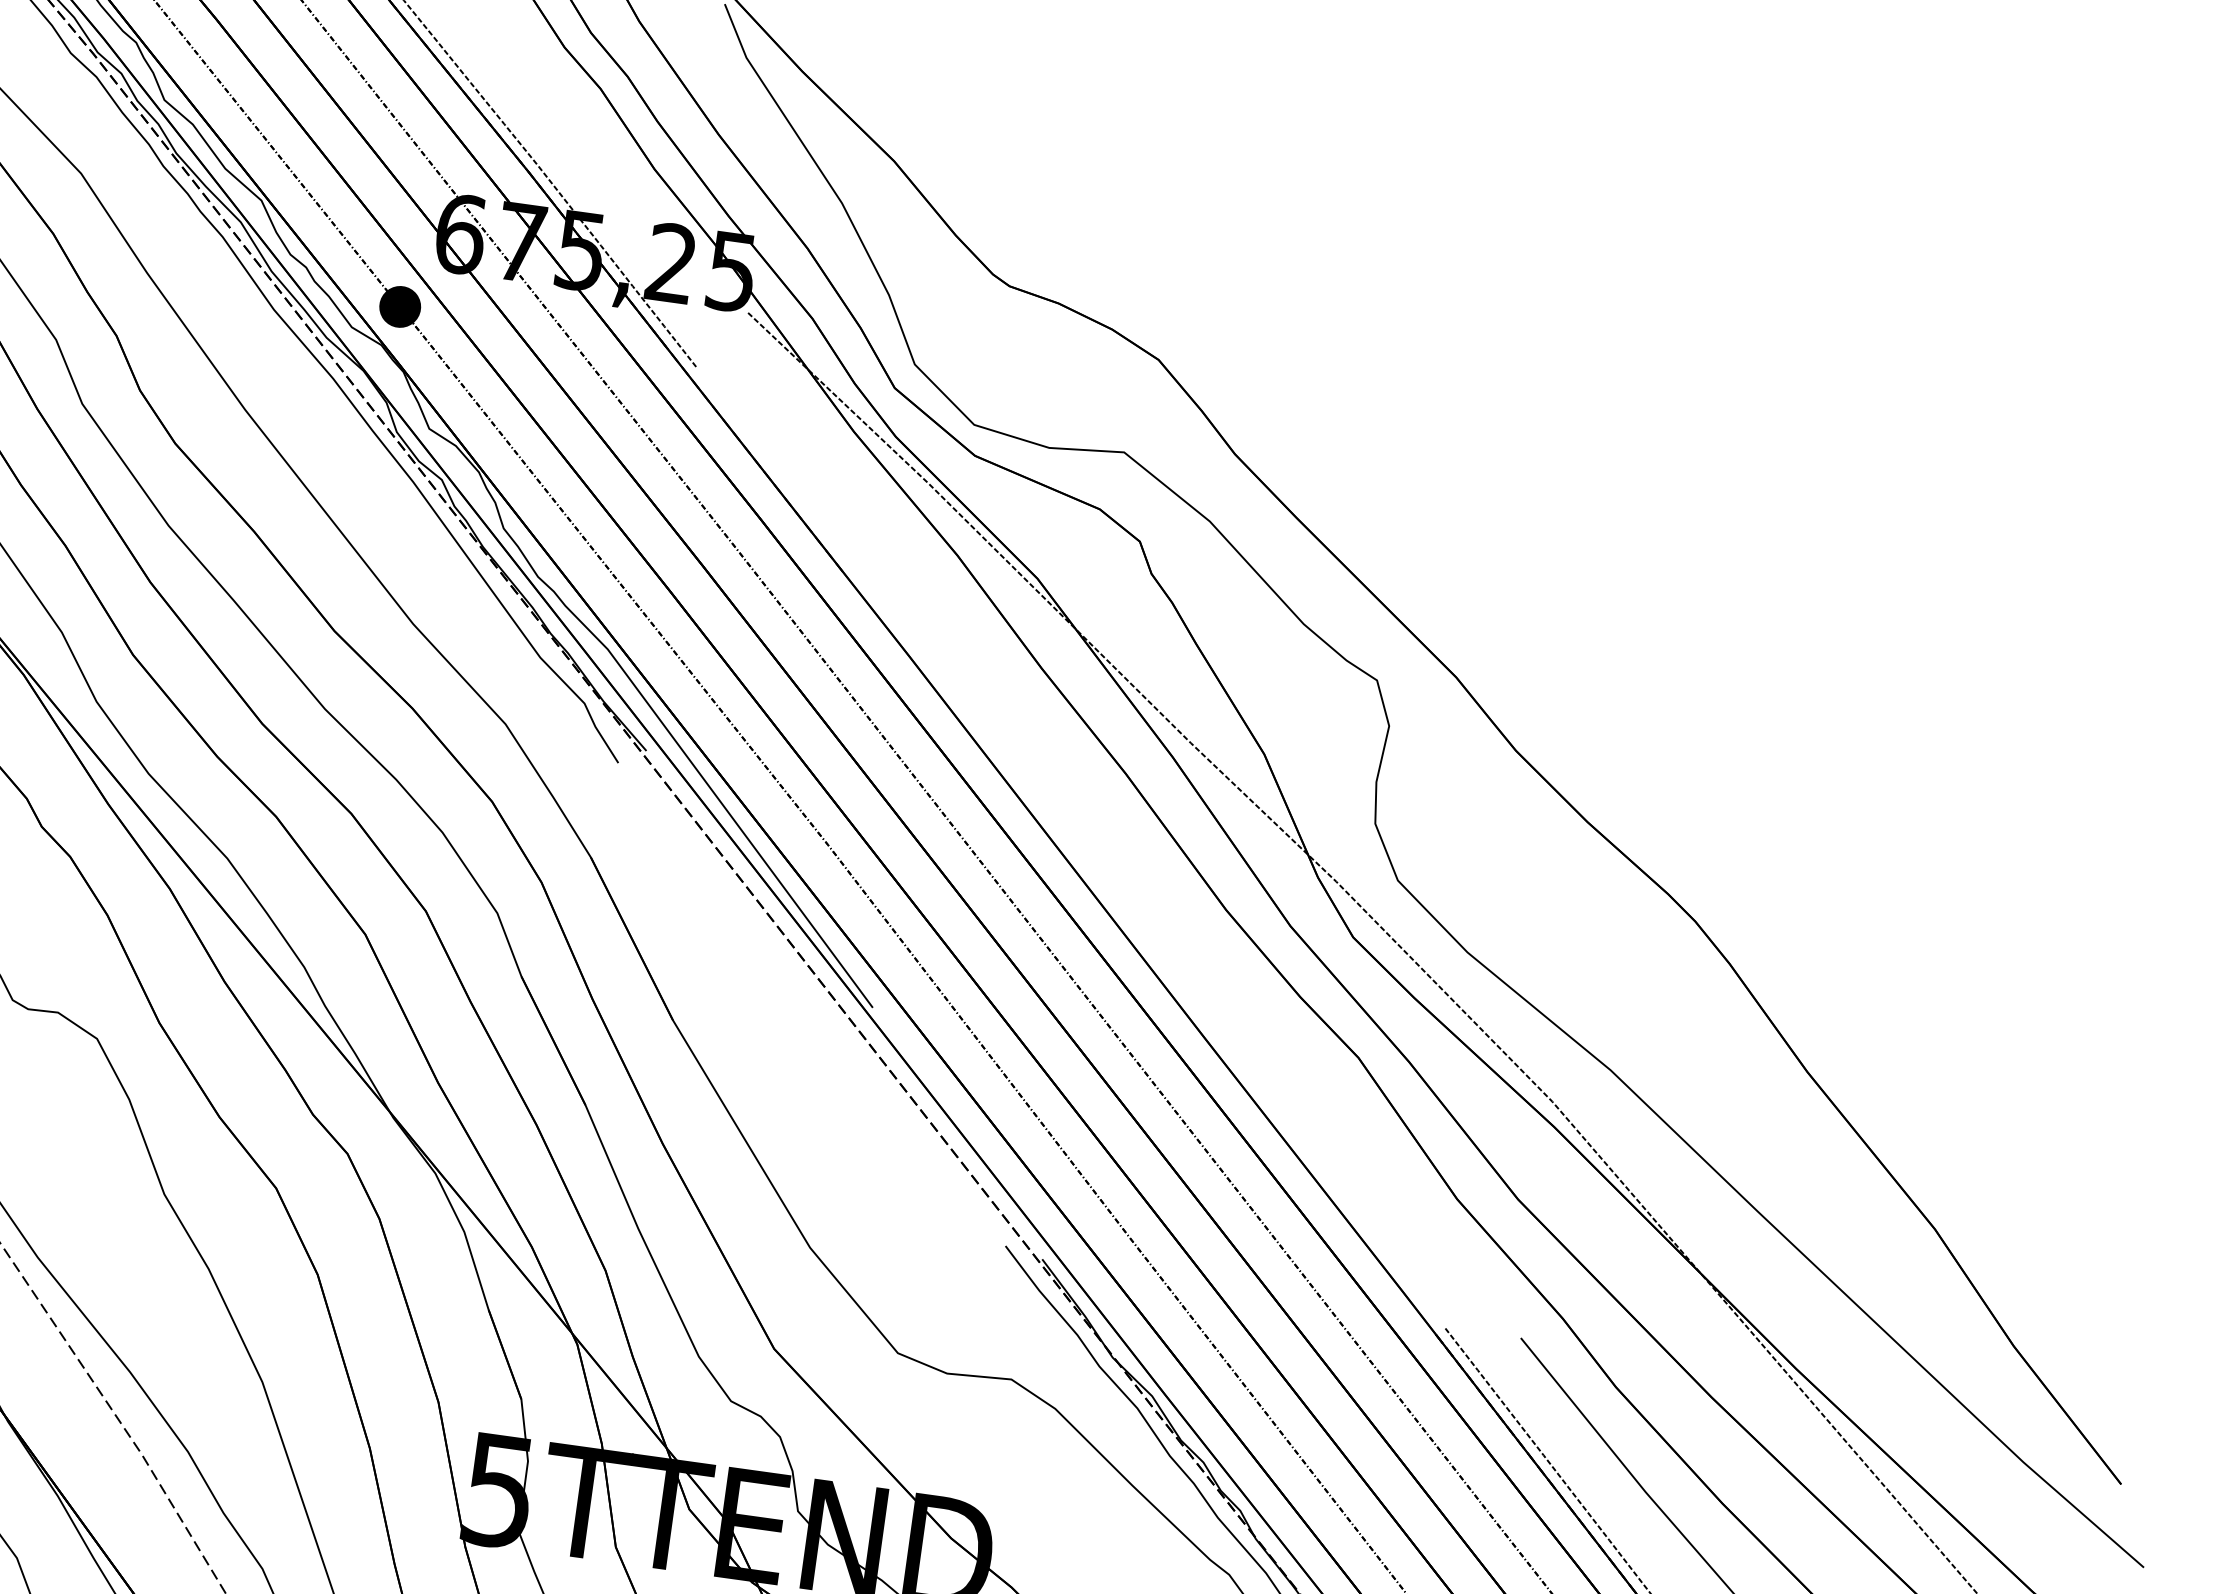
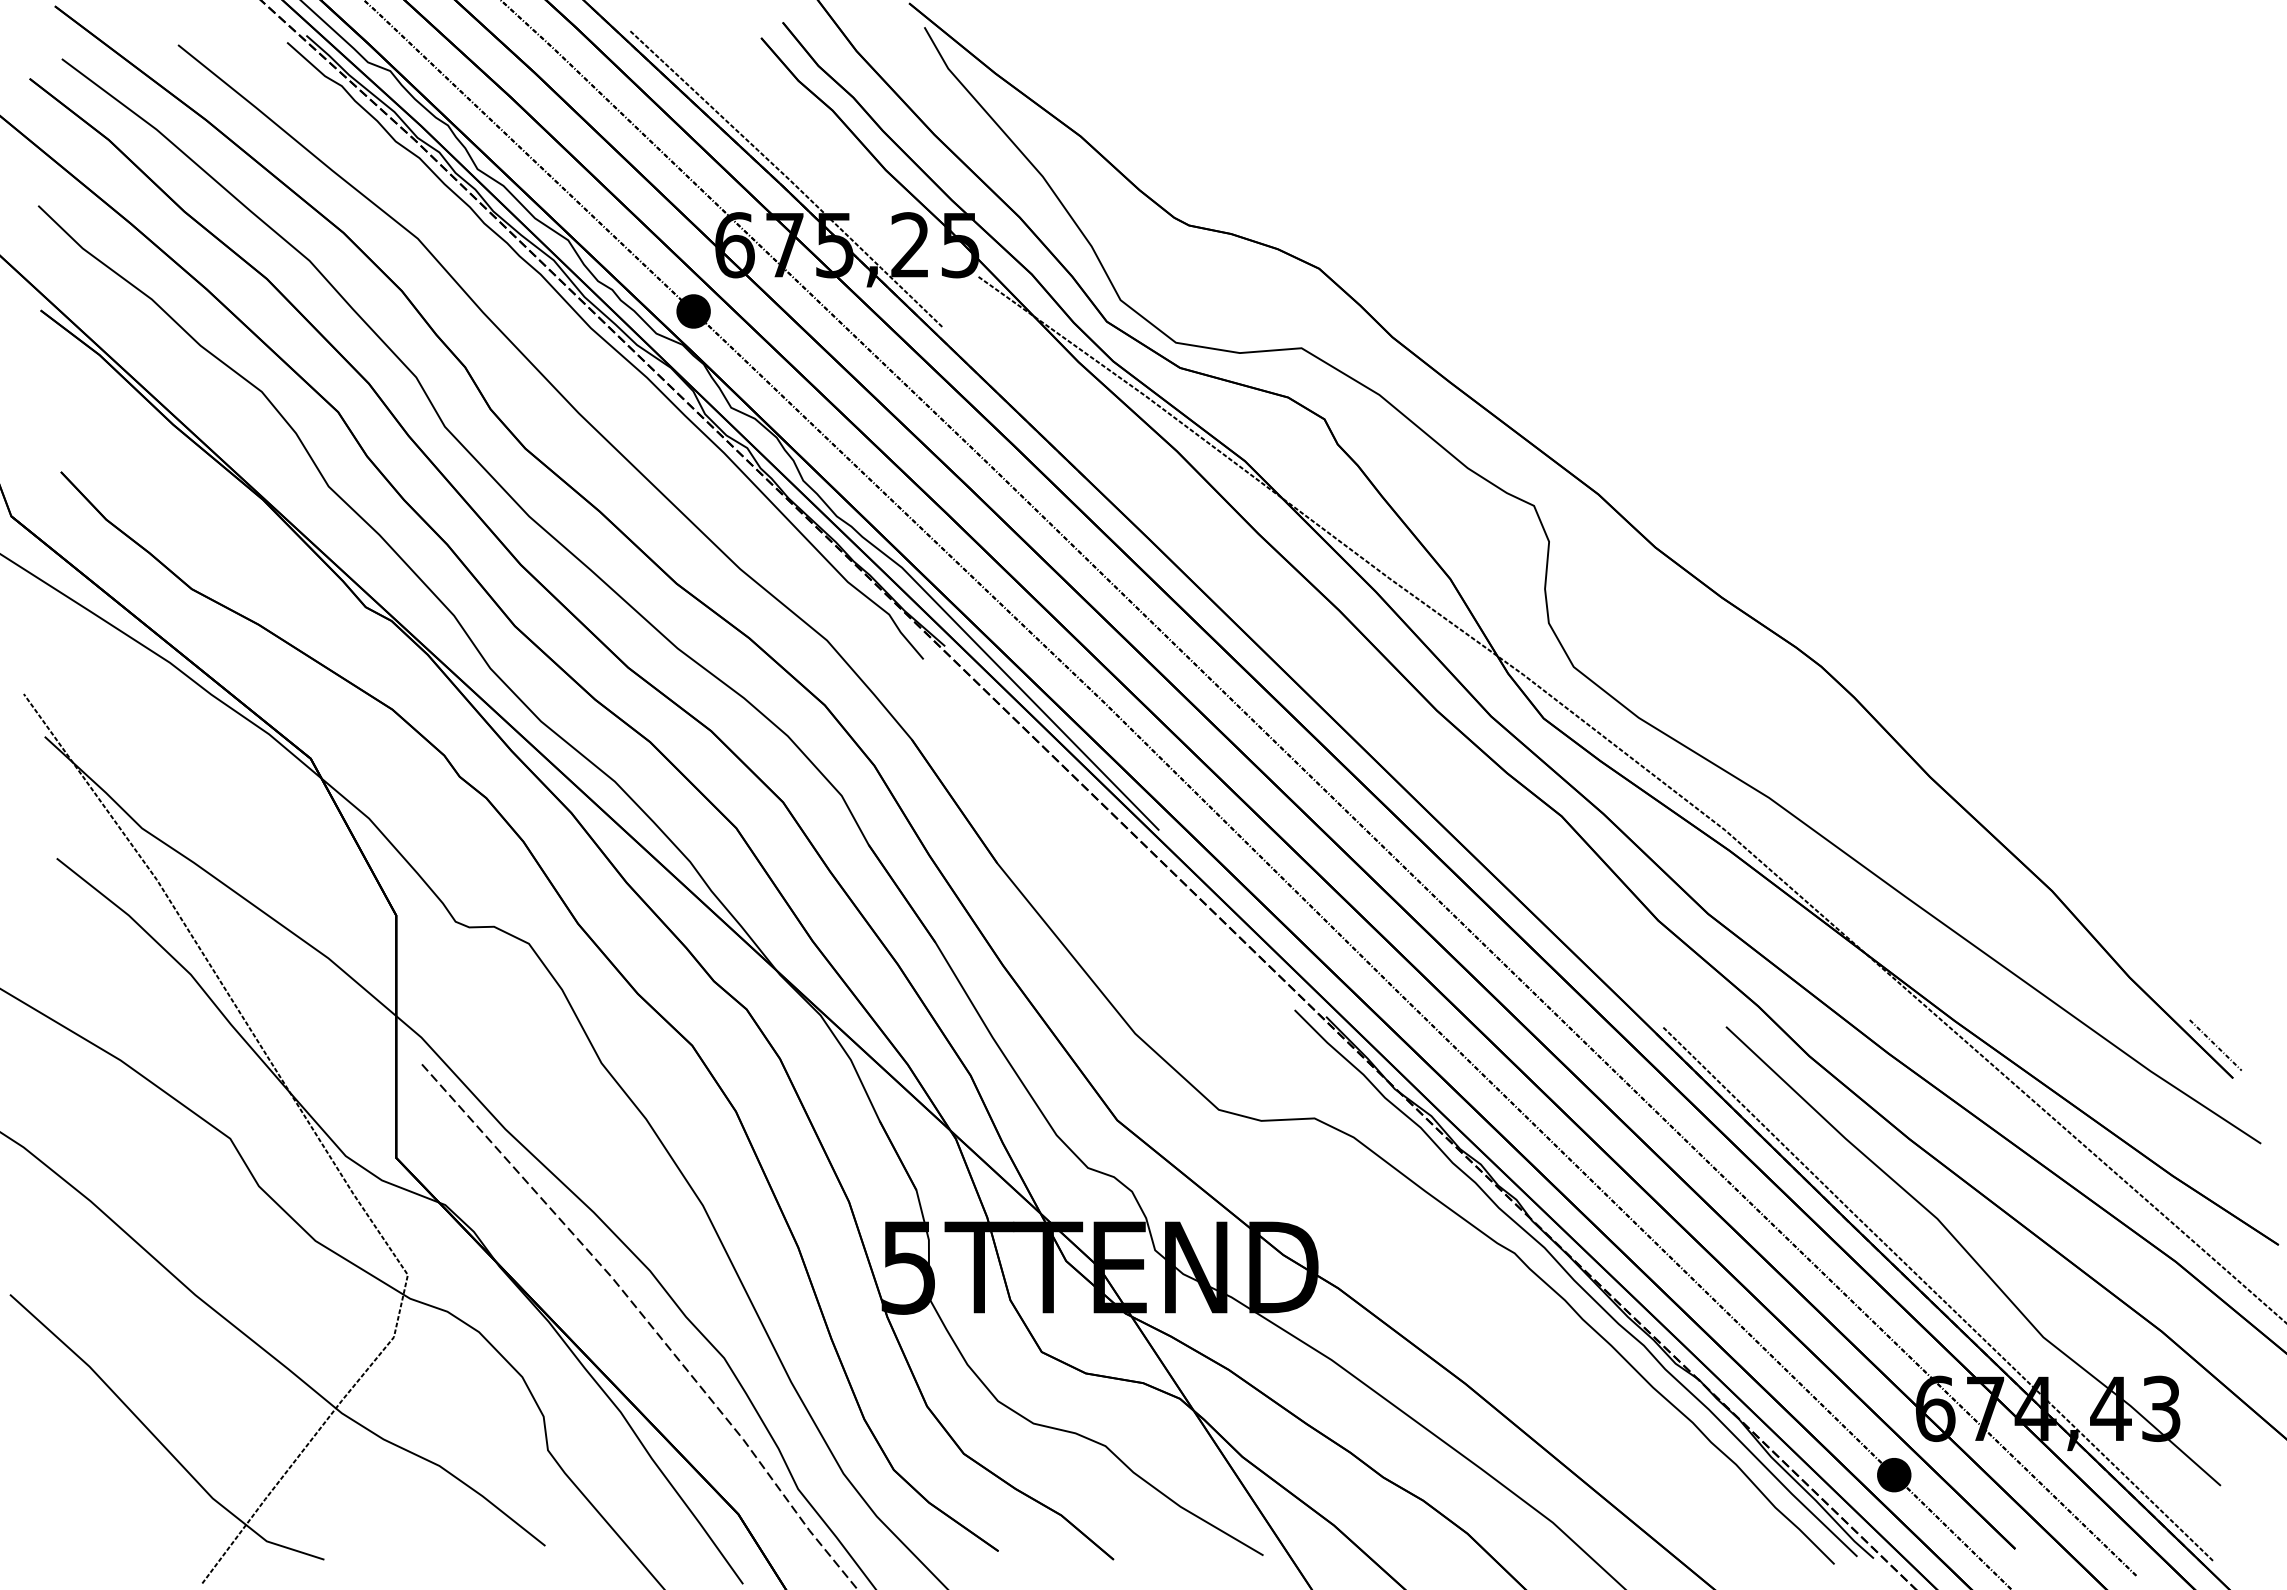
line: (2105, 1439) -> (2215, 1043), added

